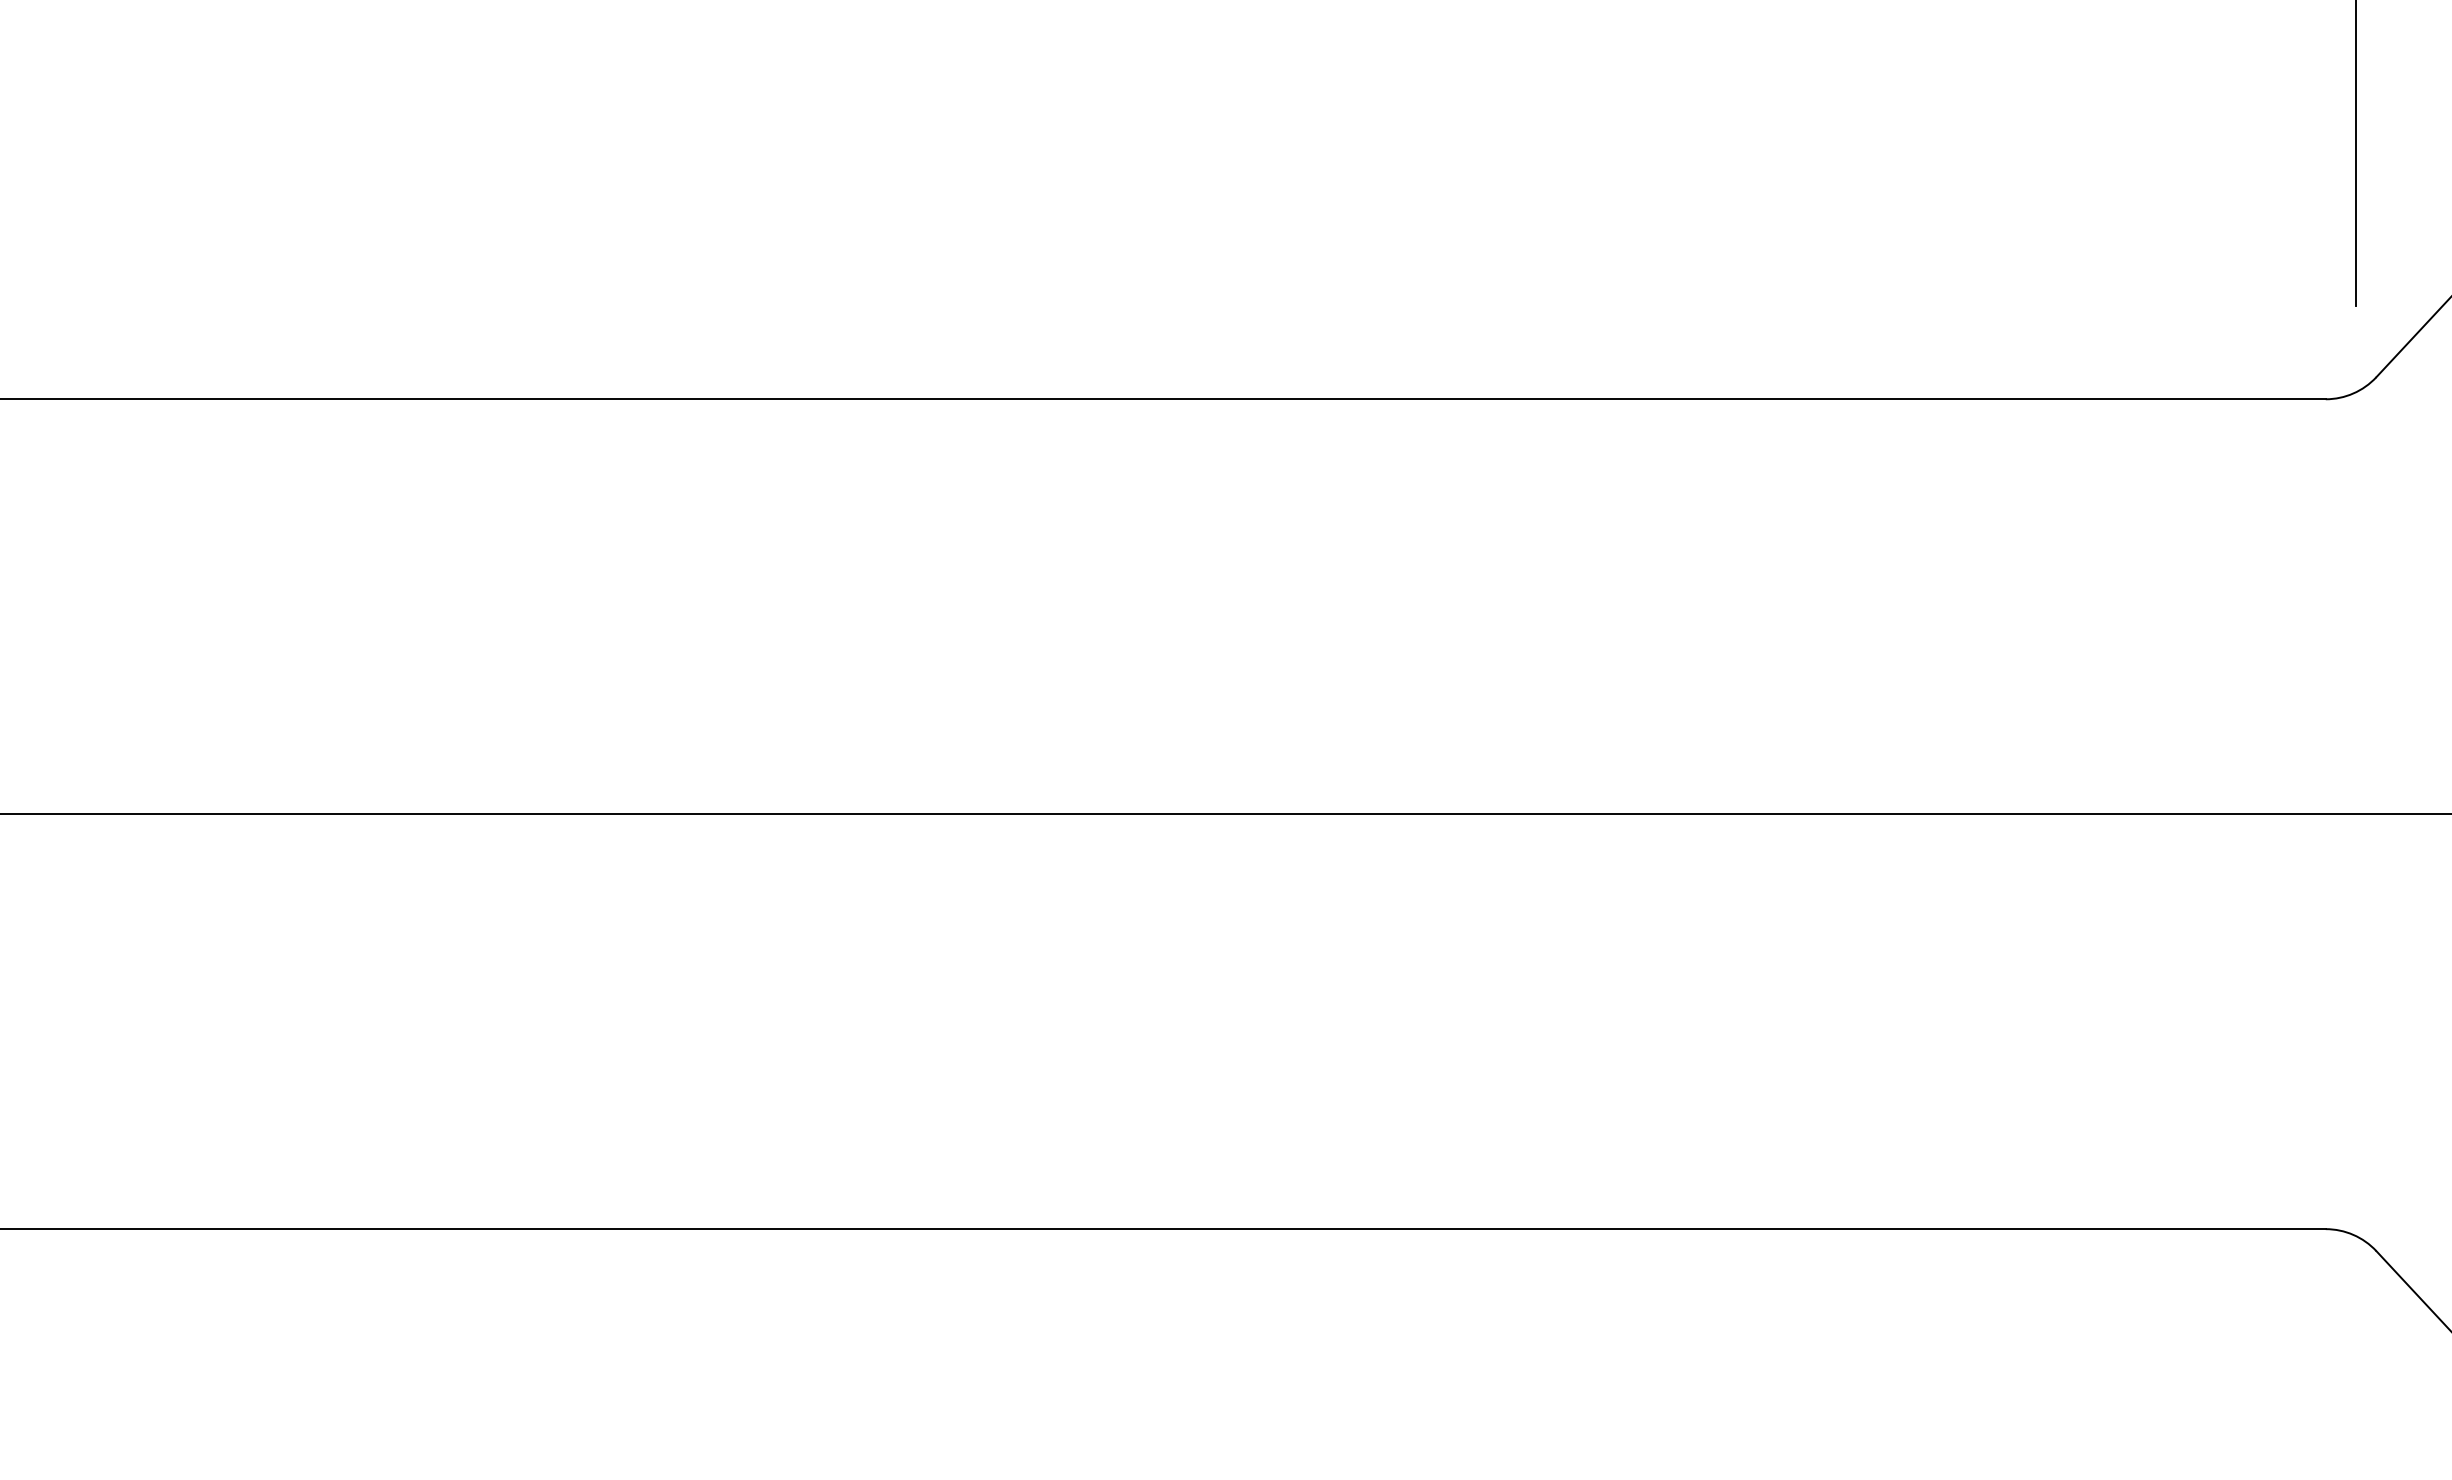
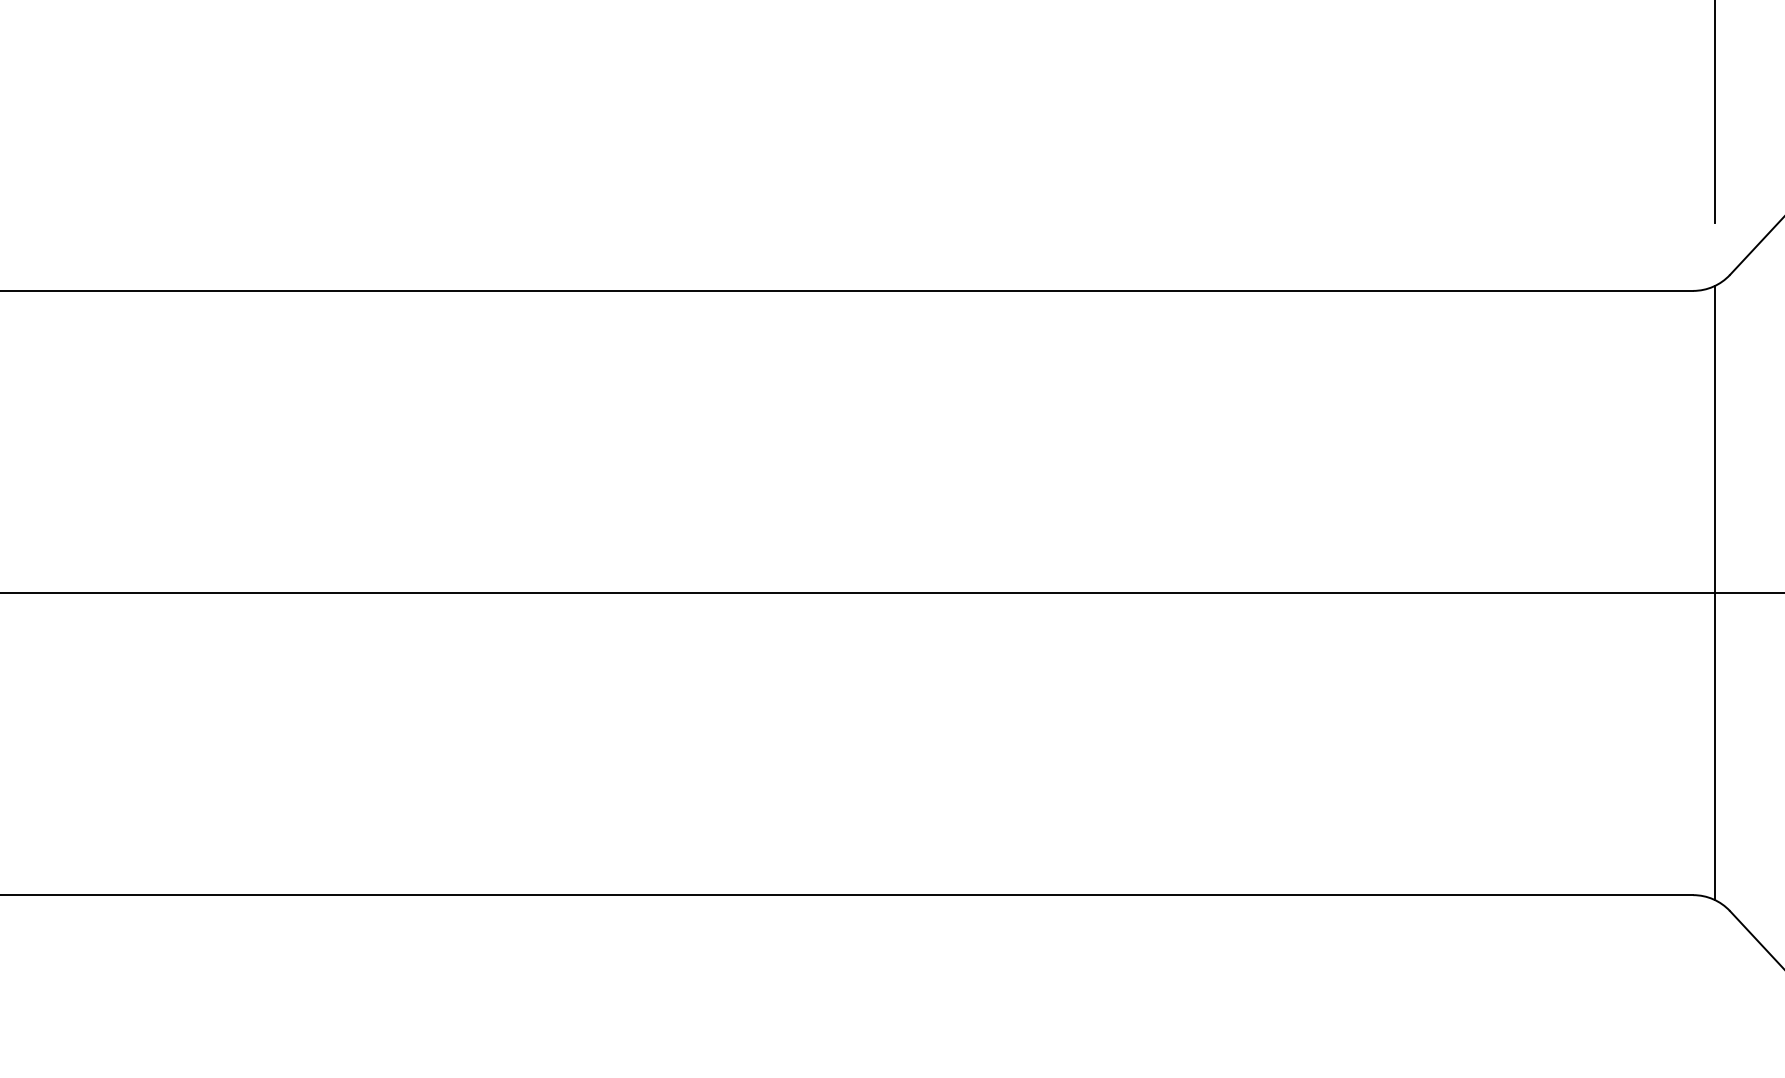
line: (2355, 813) -> (1714, 592), added

